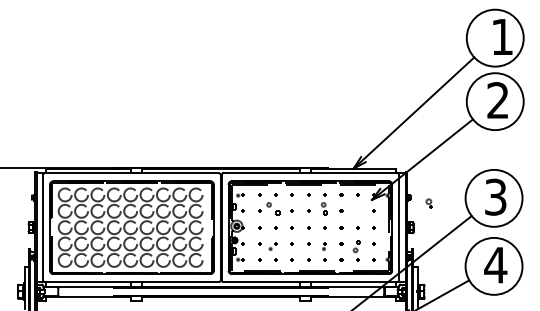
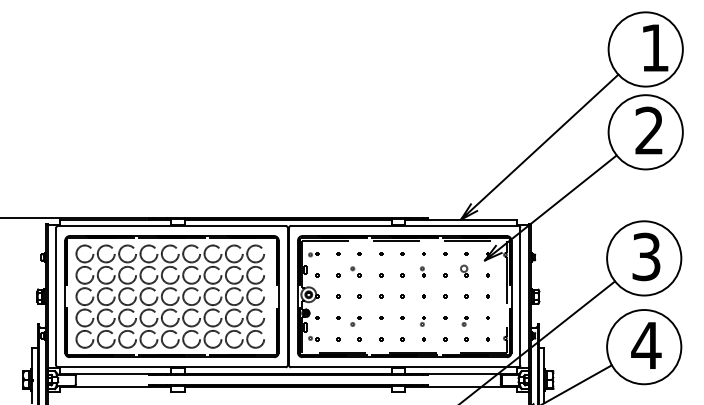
part: (429, 203) -> (464, 270), moved
part: (272, 208) -> (355, 271), size x0.62
part: (324, 208) -> (422, 271), size x0.62
part: (356, 246) -> (464, 321), size x0.62

